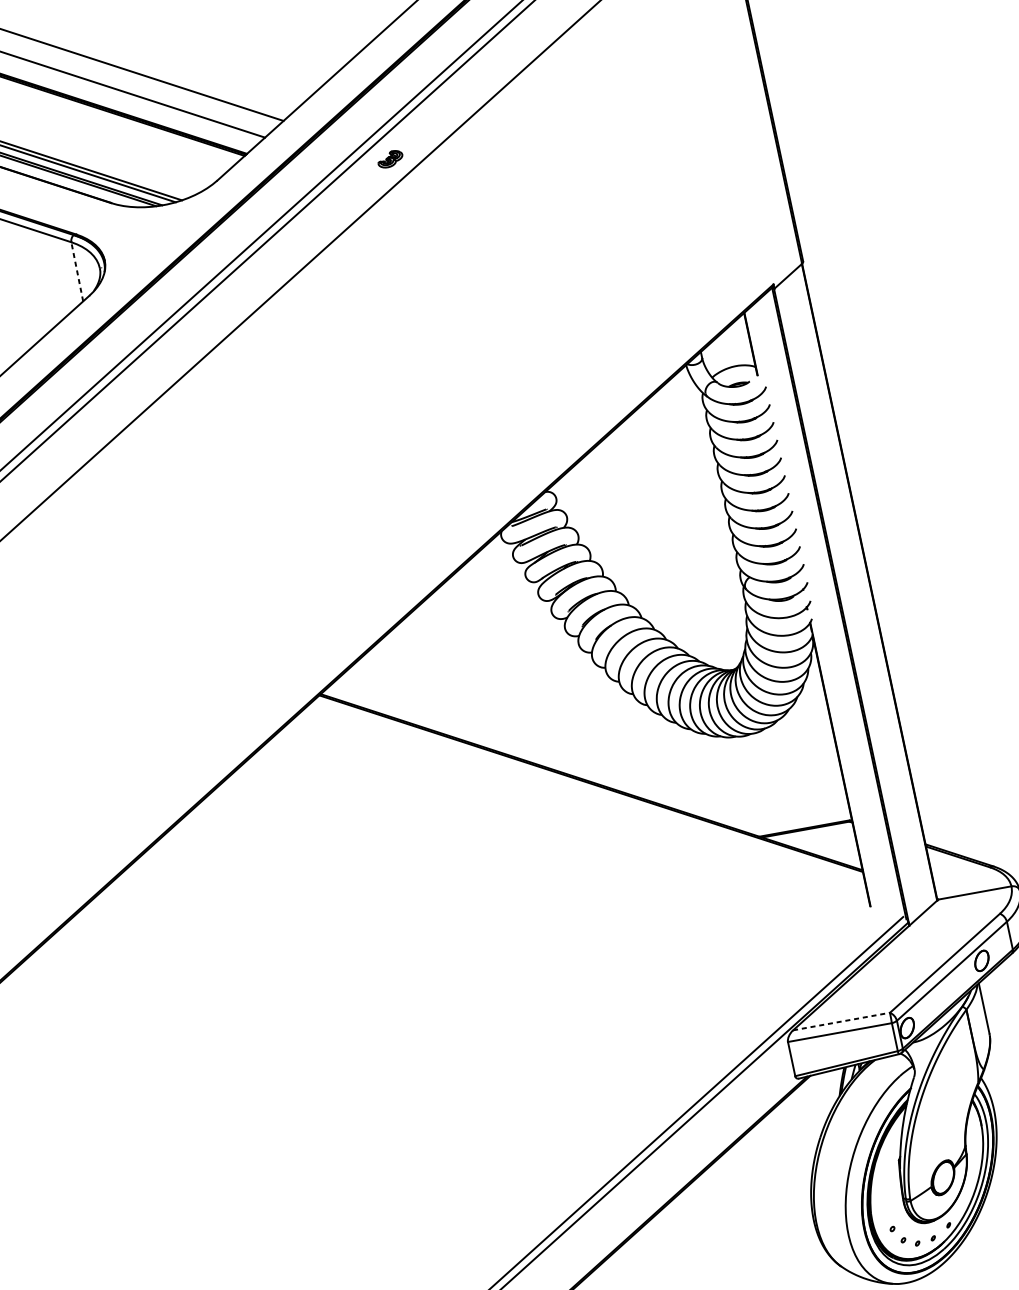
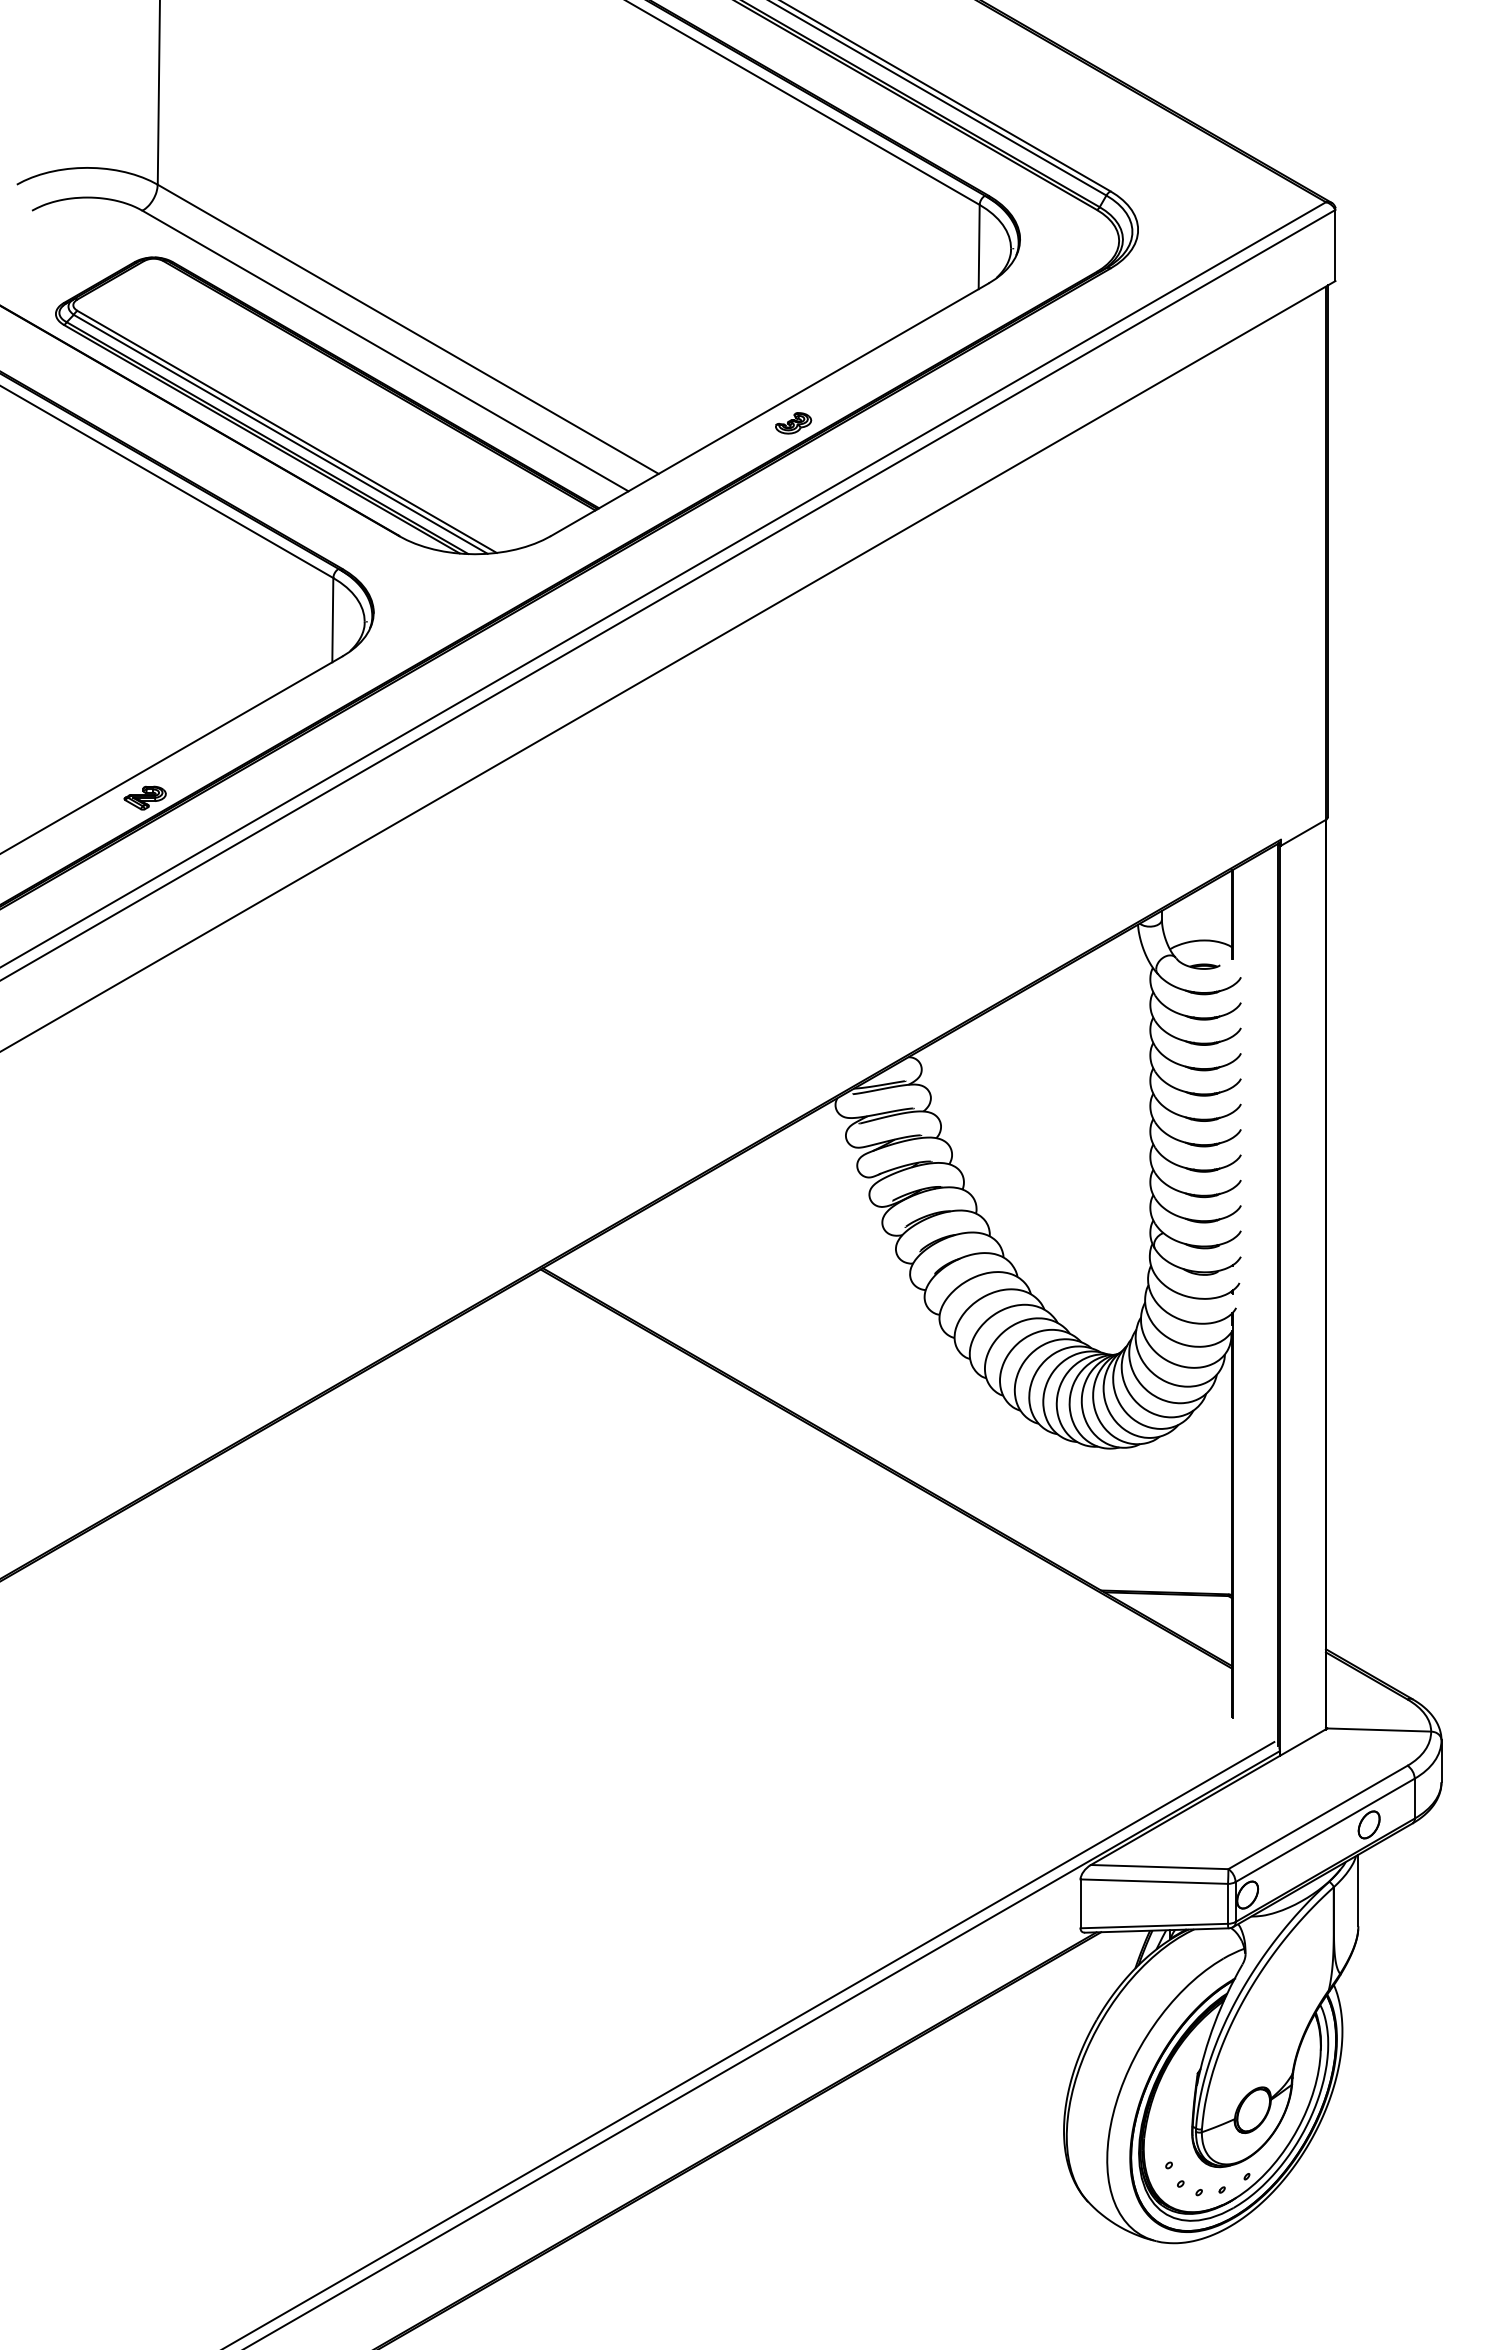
part: (390, 159) -> (793, 423), moved
line: (76, 271) -> (332, 619), dashed -> solid
line: (841, 1021) -> (1159, 1867), dashed -> solid

